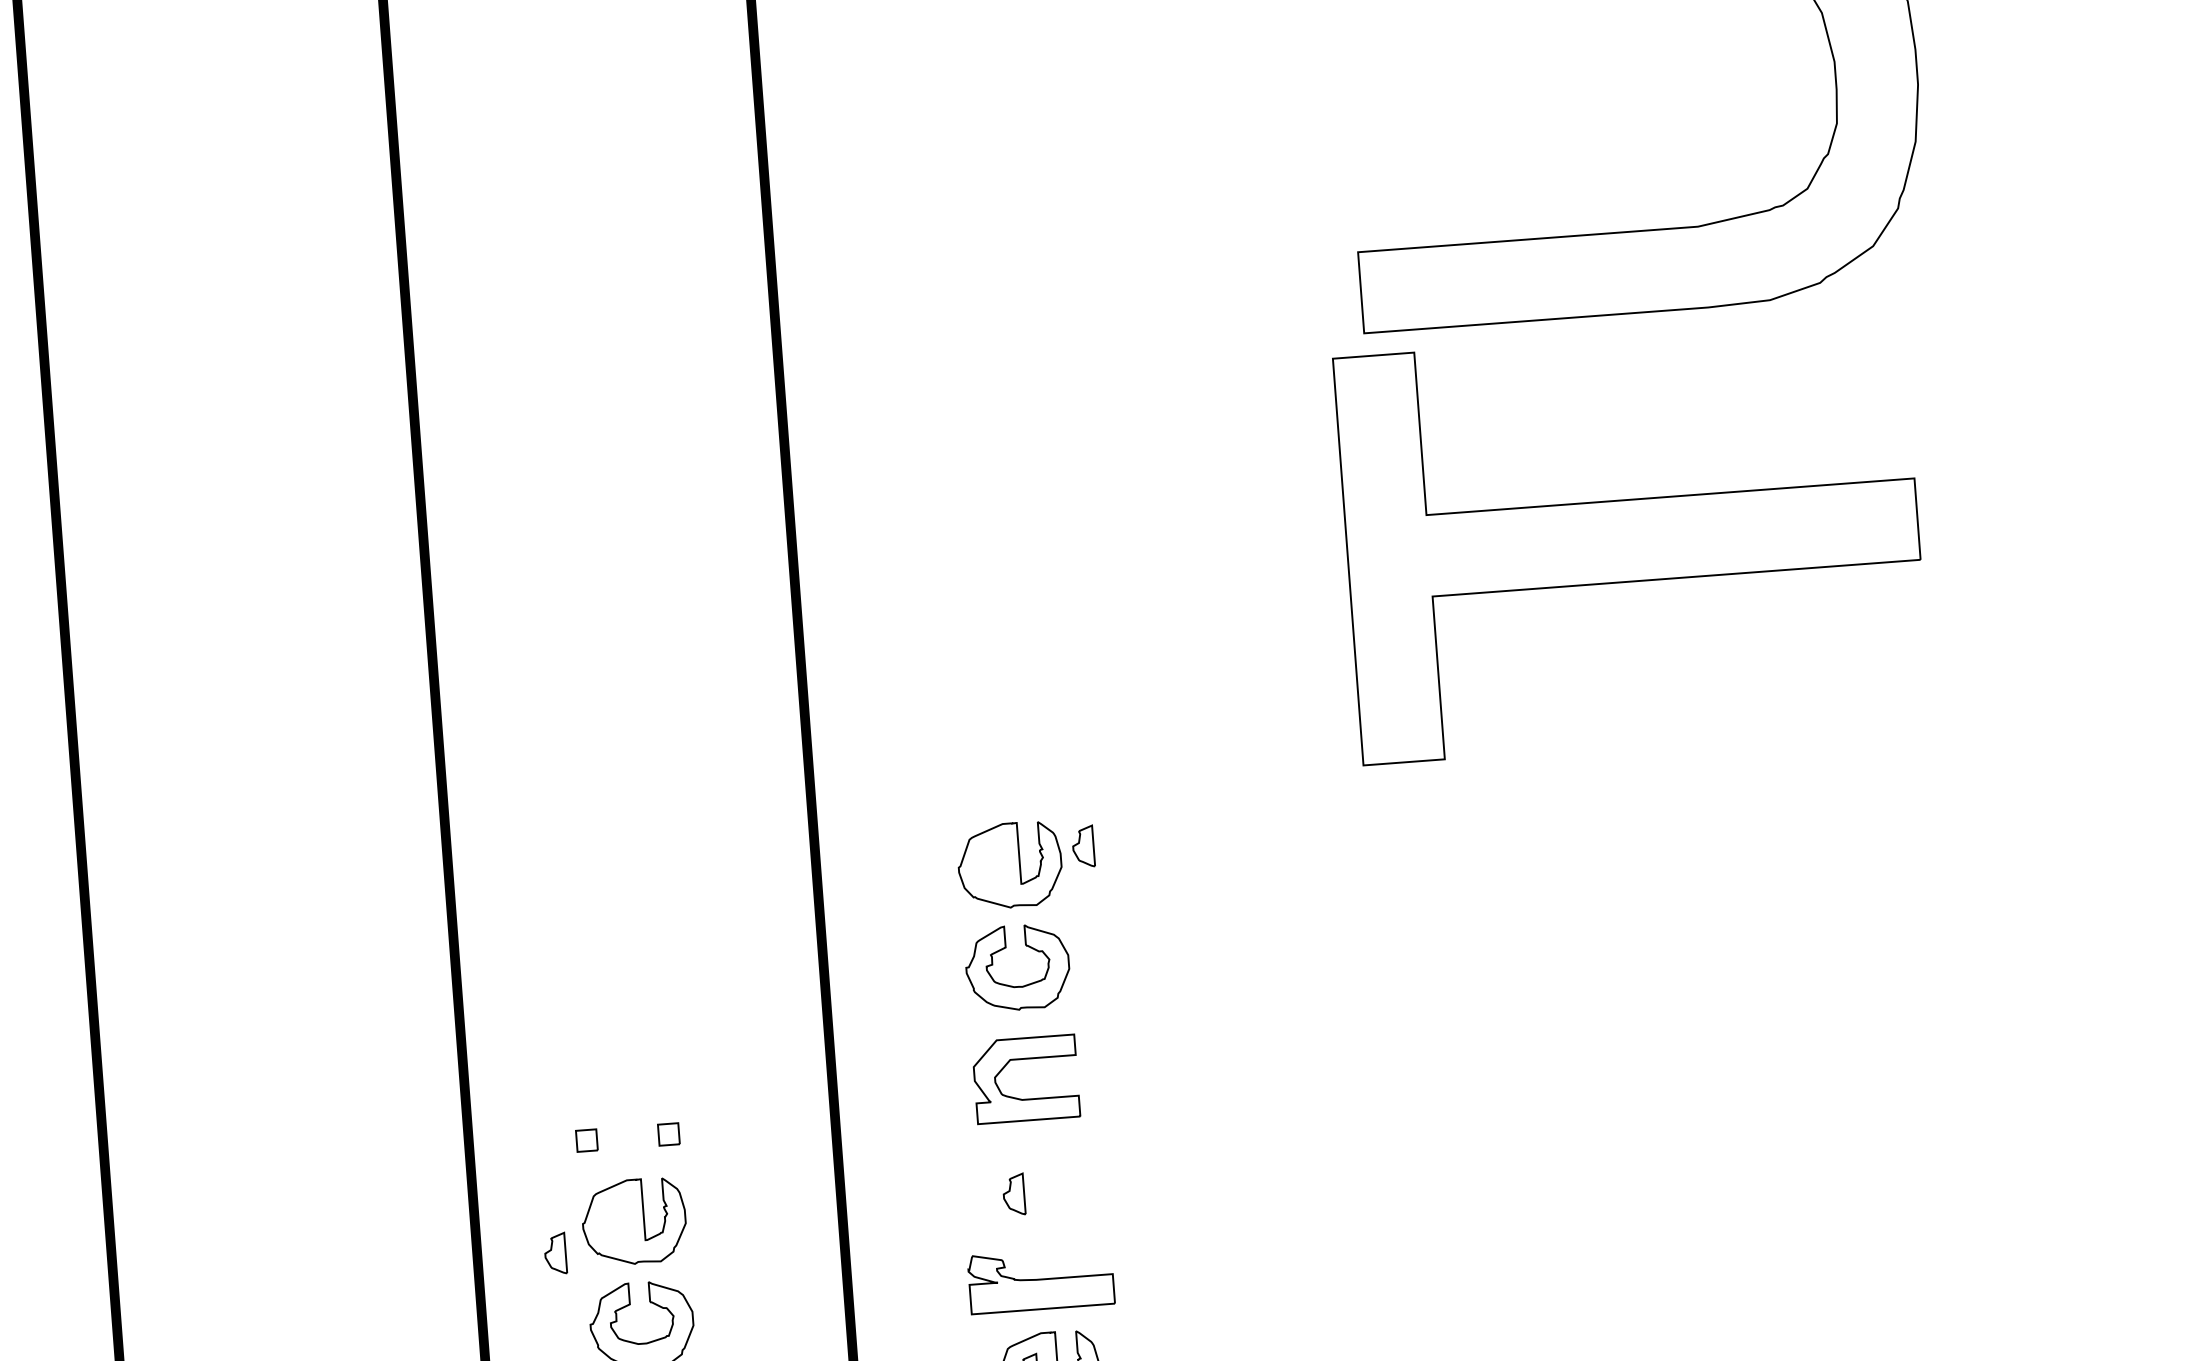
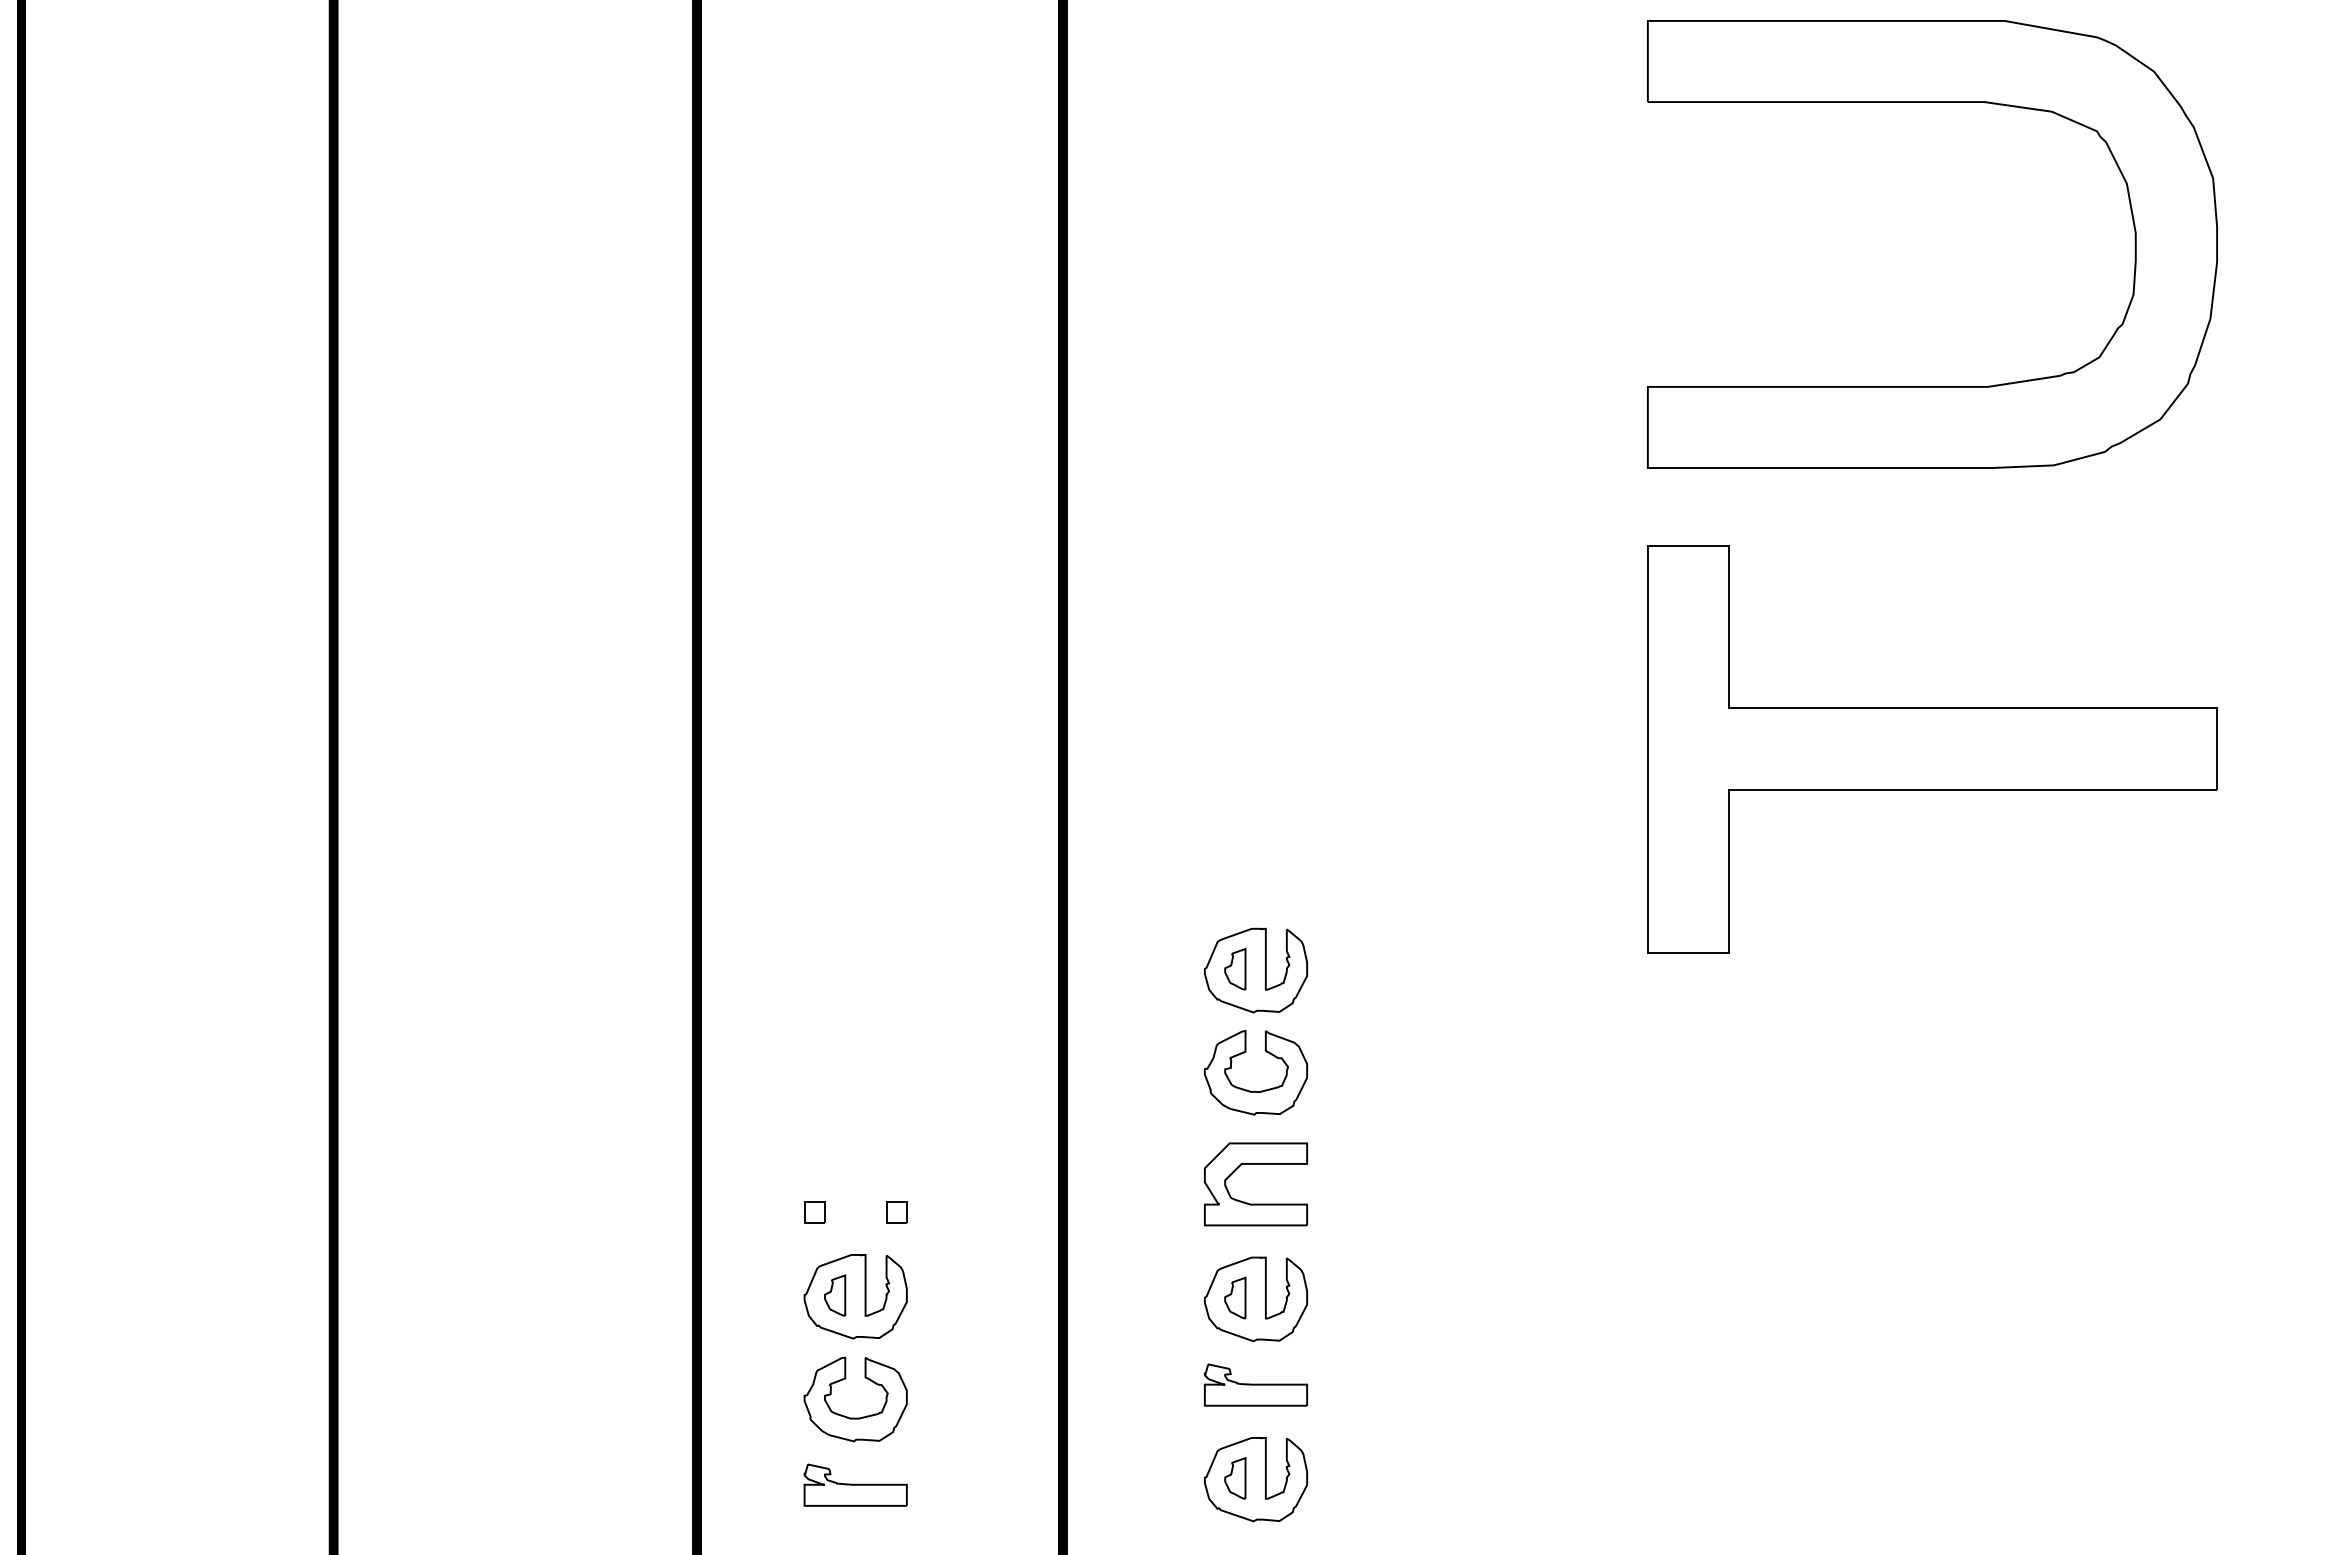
part: (1632, 540) -> (1932, 749), moved
part: (1083, 846) -> (1235, 969), moved
part: (1034, 1194) -> (1255, 1299), added
part: (555, 1253) -> (835, 1295), moved
part: (1040, 1279) -> (1255, 1384), size x0.71

